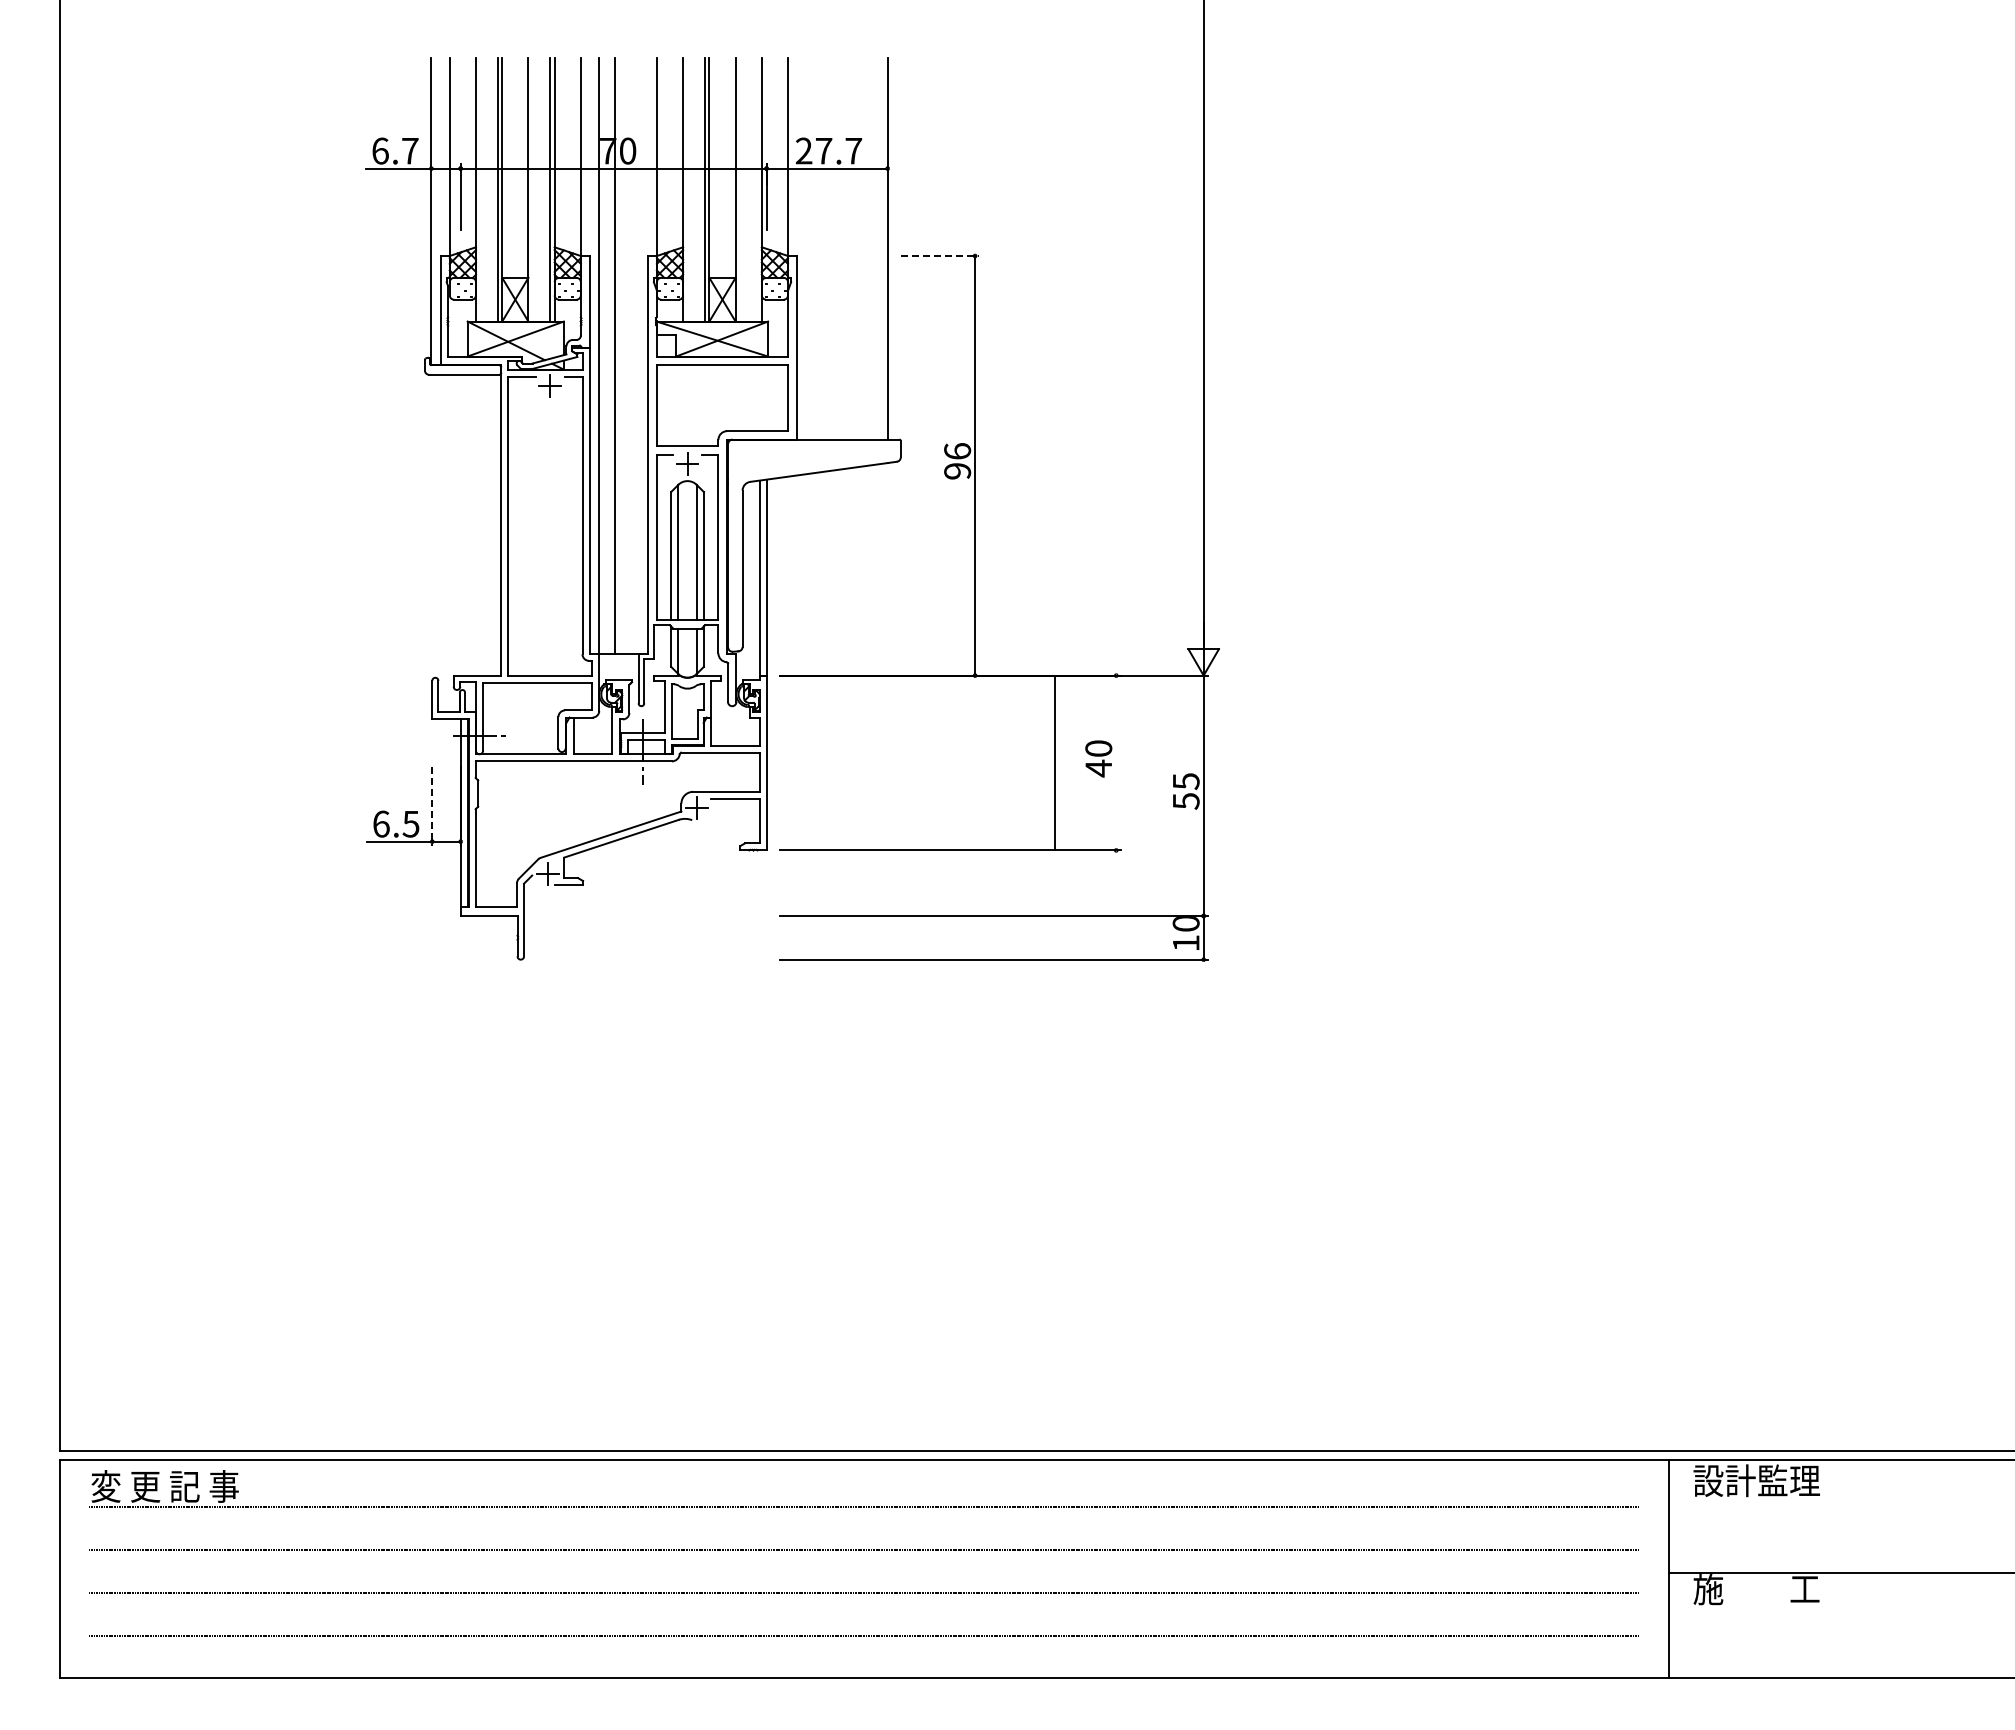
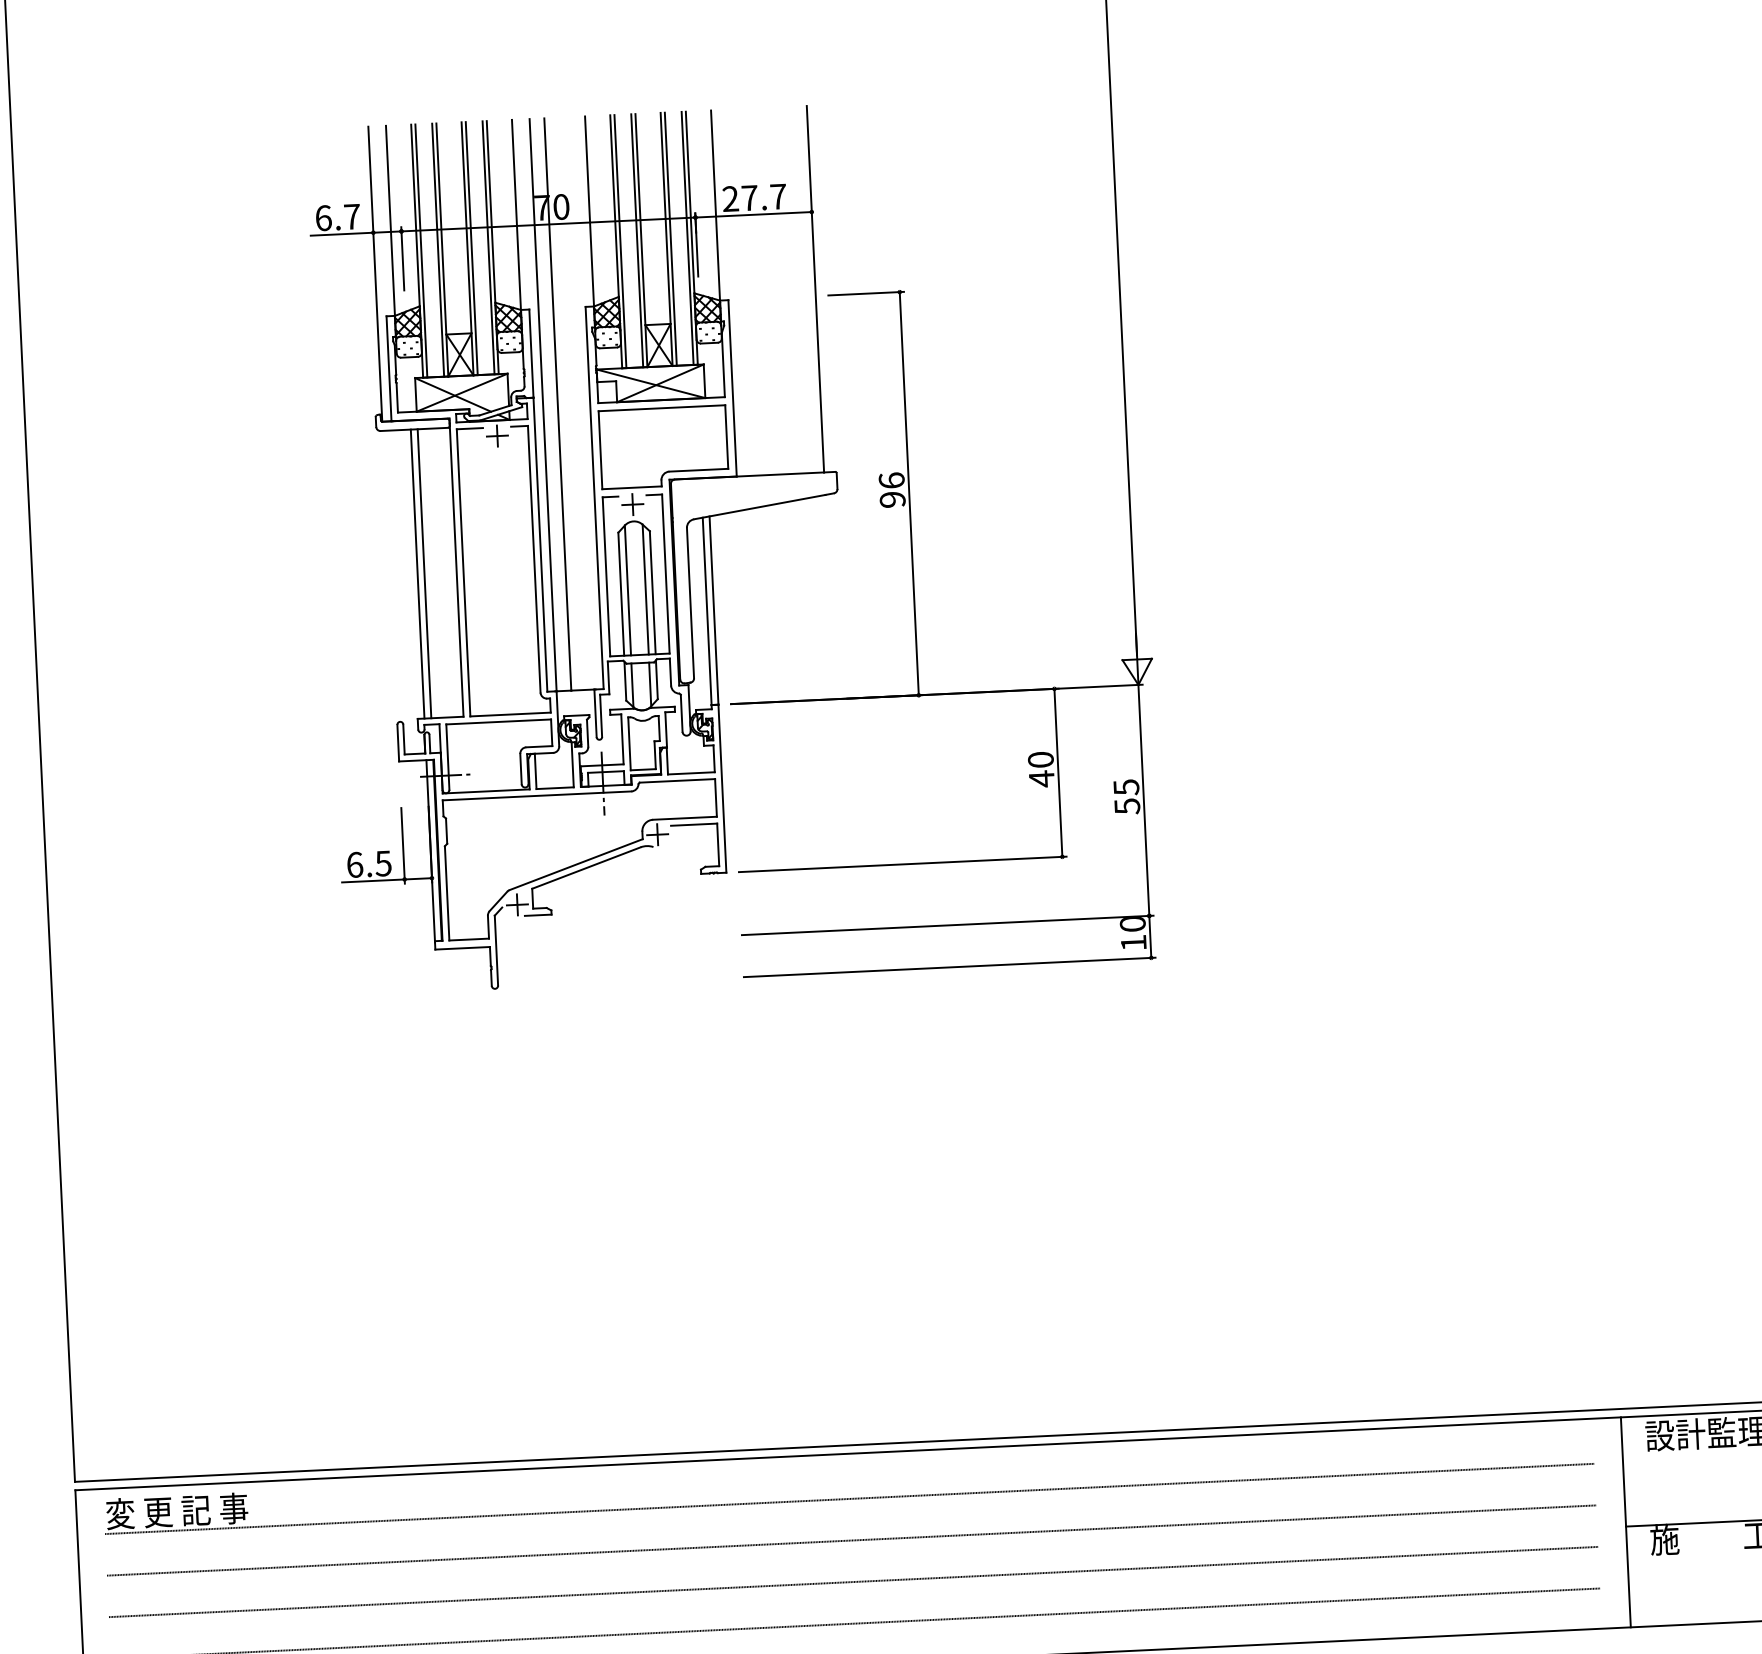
line: (480, 189) -> (421, 250), added
line: (532, 189) -> (471, 248), added
line: (687, 189) -> (620, 241), added
line: (739, 189) -> (670, 238), added
line: (757, 189) -> (687, 238), added
line: (940, 256) -> (866, 294), dashed -> solid
line: (460, 524) -> (417, 573), added
line: (467, 524) -> (424, 573), added
line: (1055, 762) -> (1058, 772), moved
line: (432, 807) -> (403, 846), dashed -> solid

